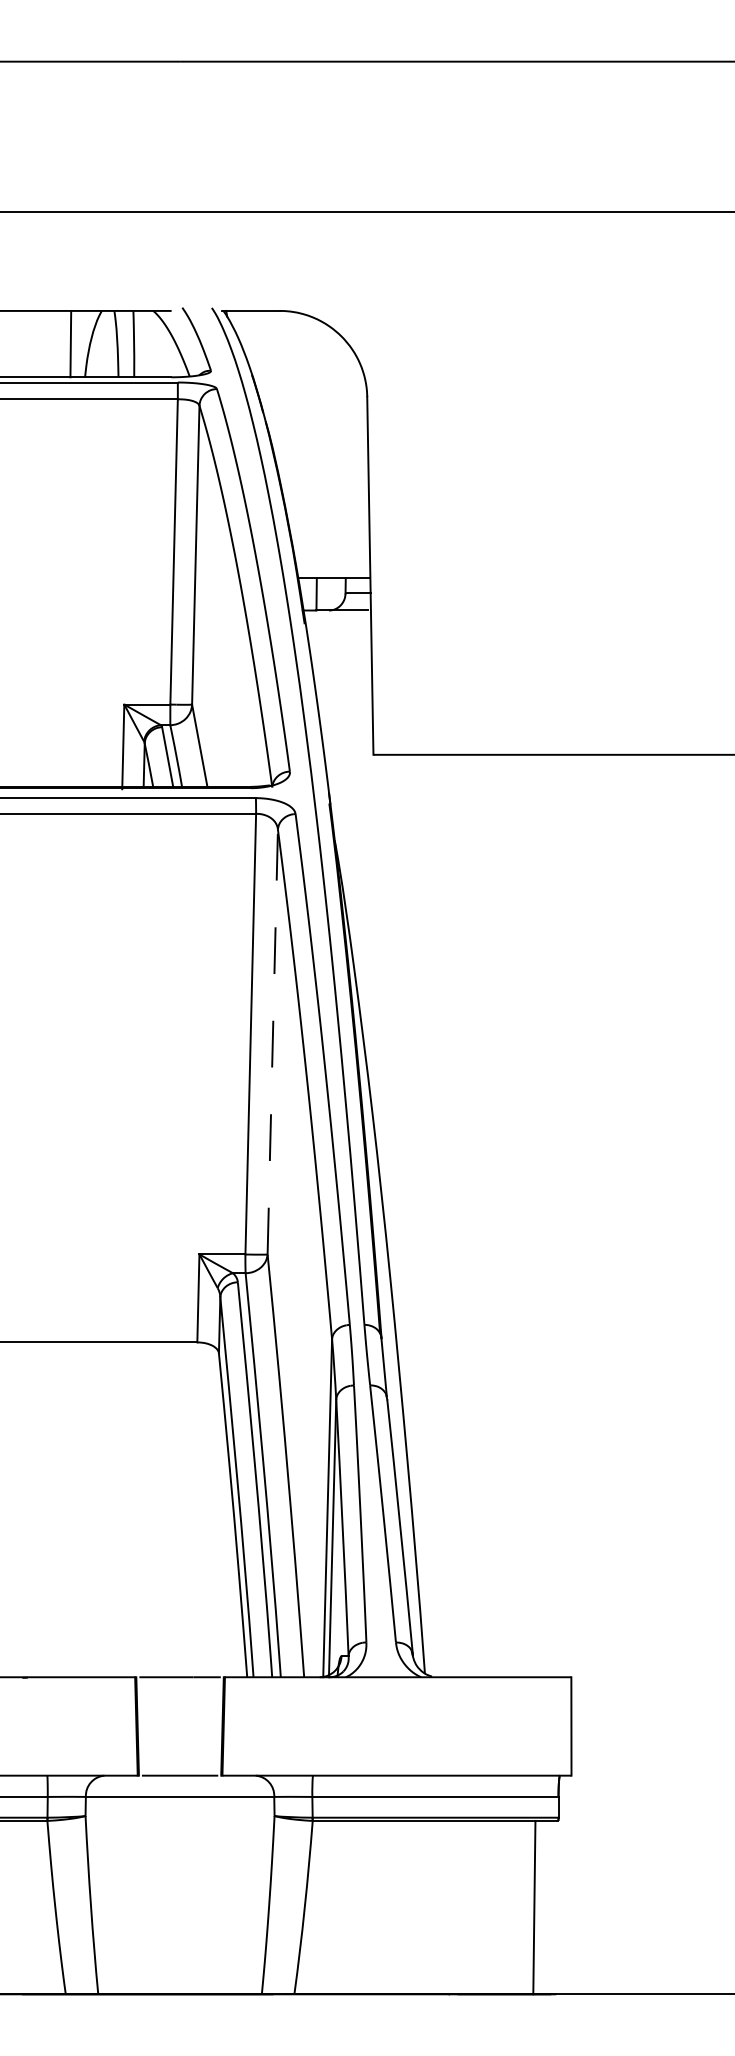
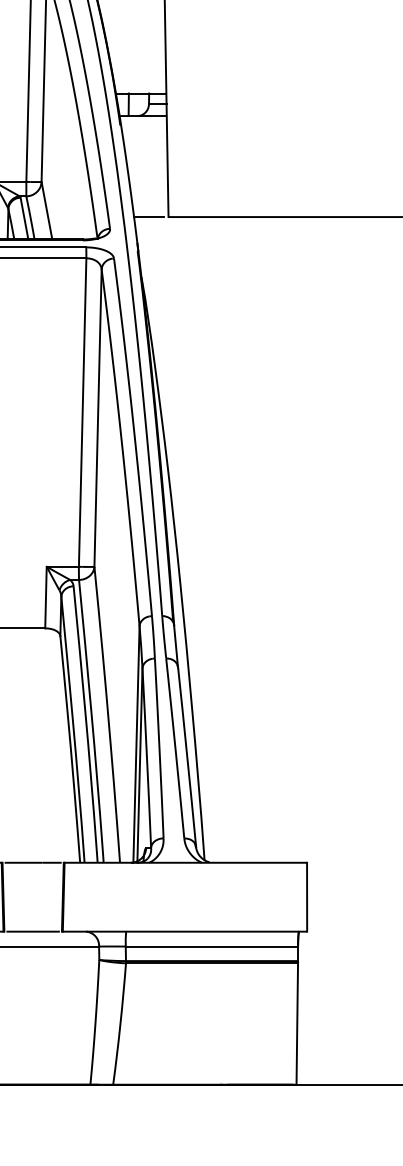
line: (345, 754) -> (148, 216), added
line: (272, 1041) -> (97, 417), dashed -> solid
line: (534, 1907) -> (297, 1023), moved

